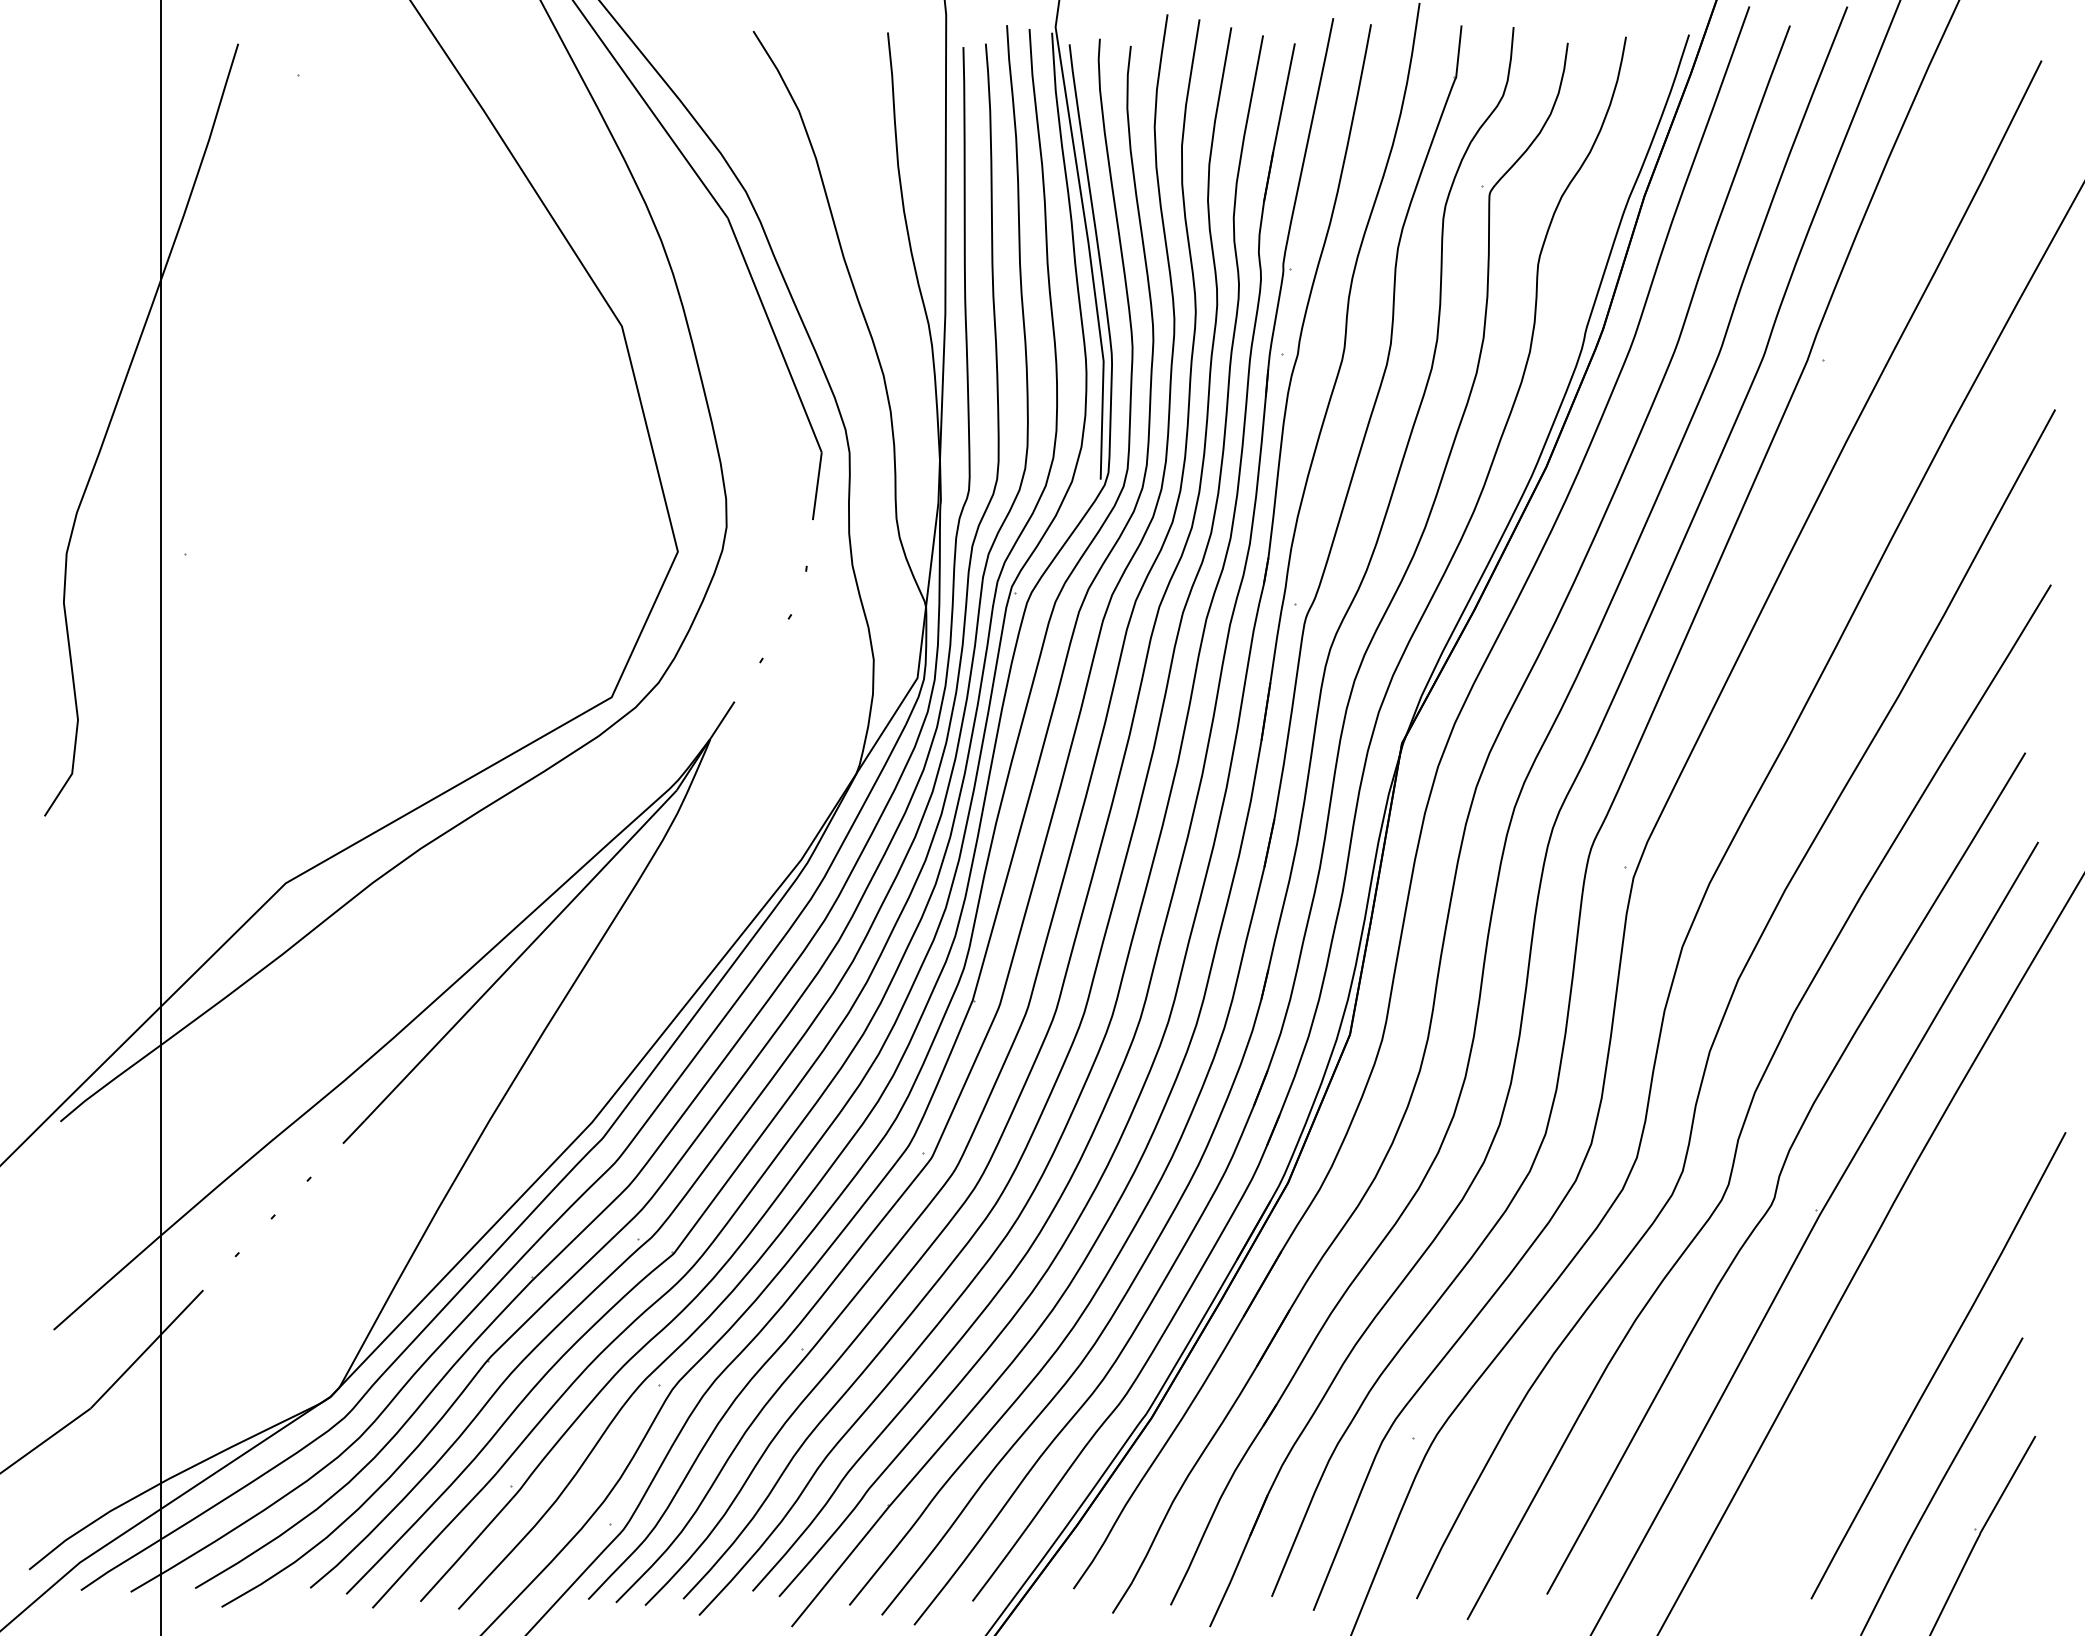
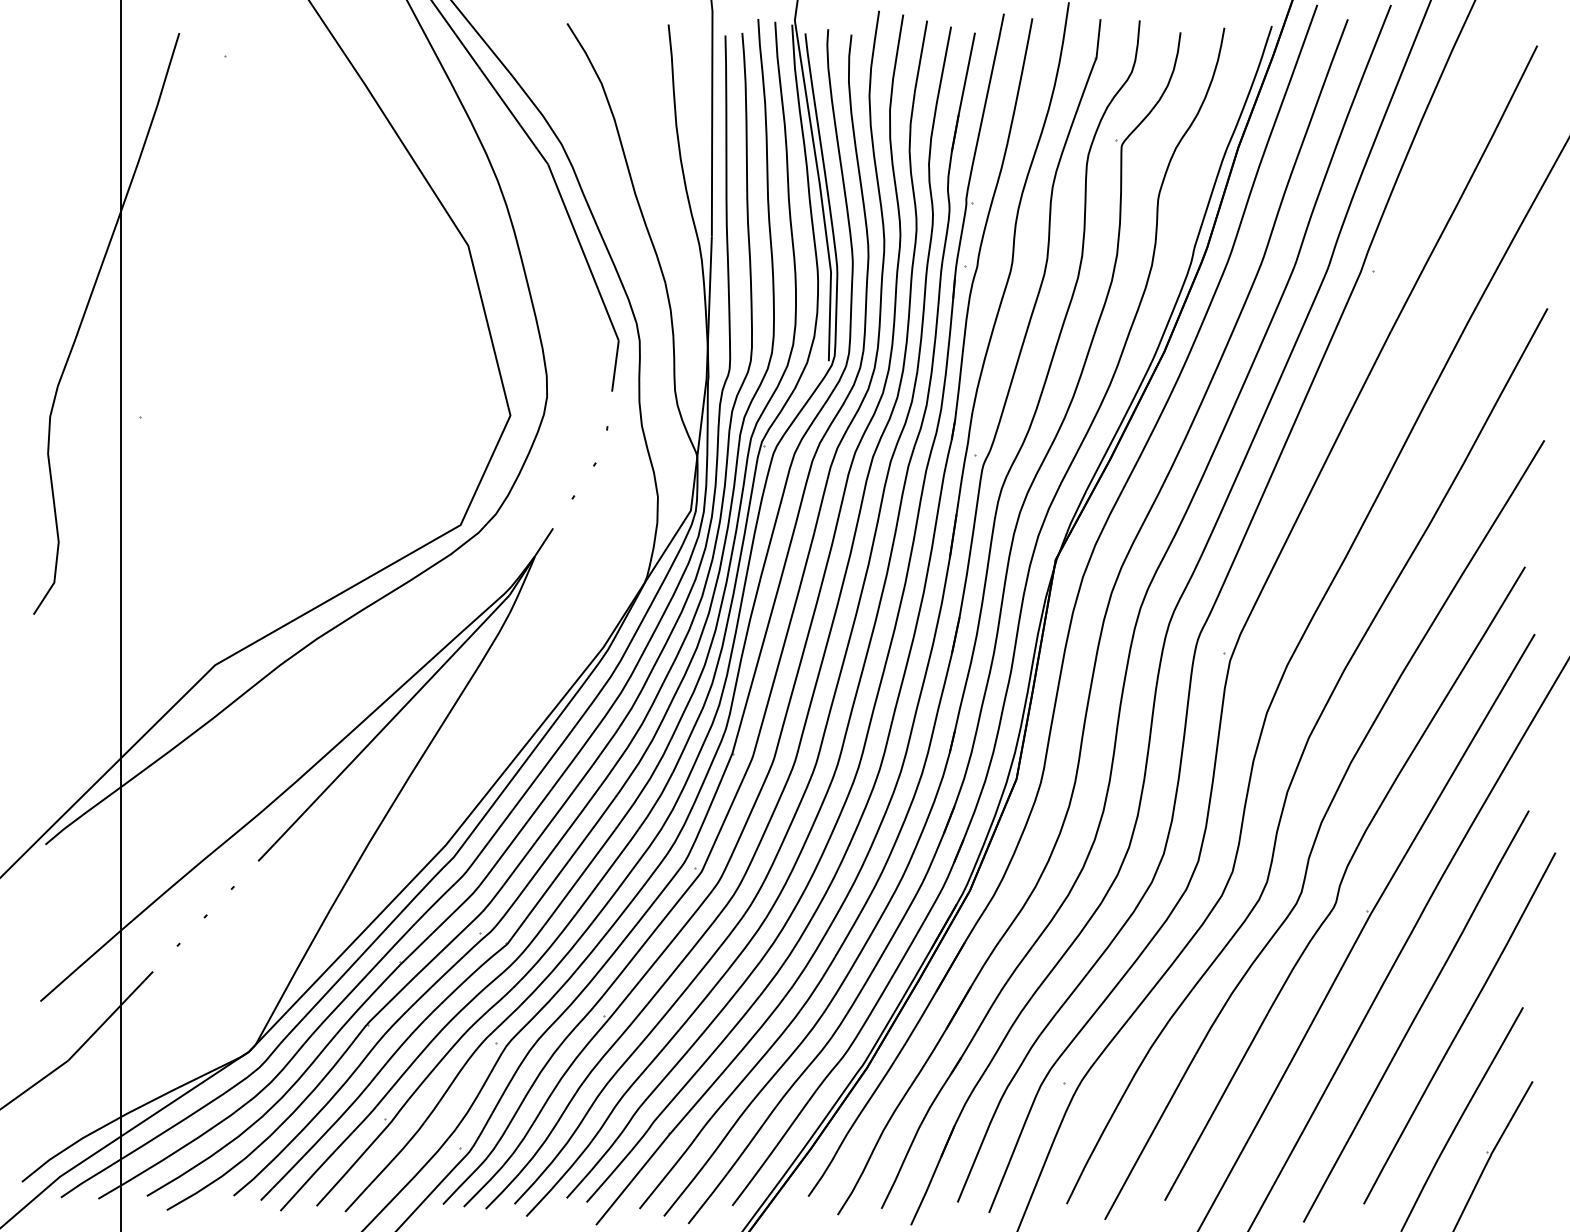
line: (1881, 1349) -> (1416, 1016), added

